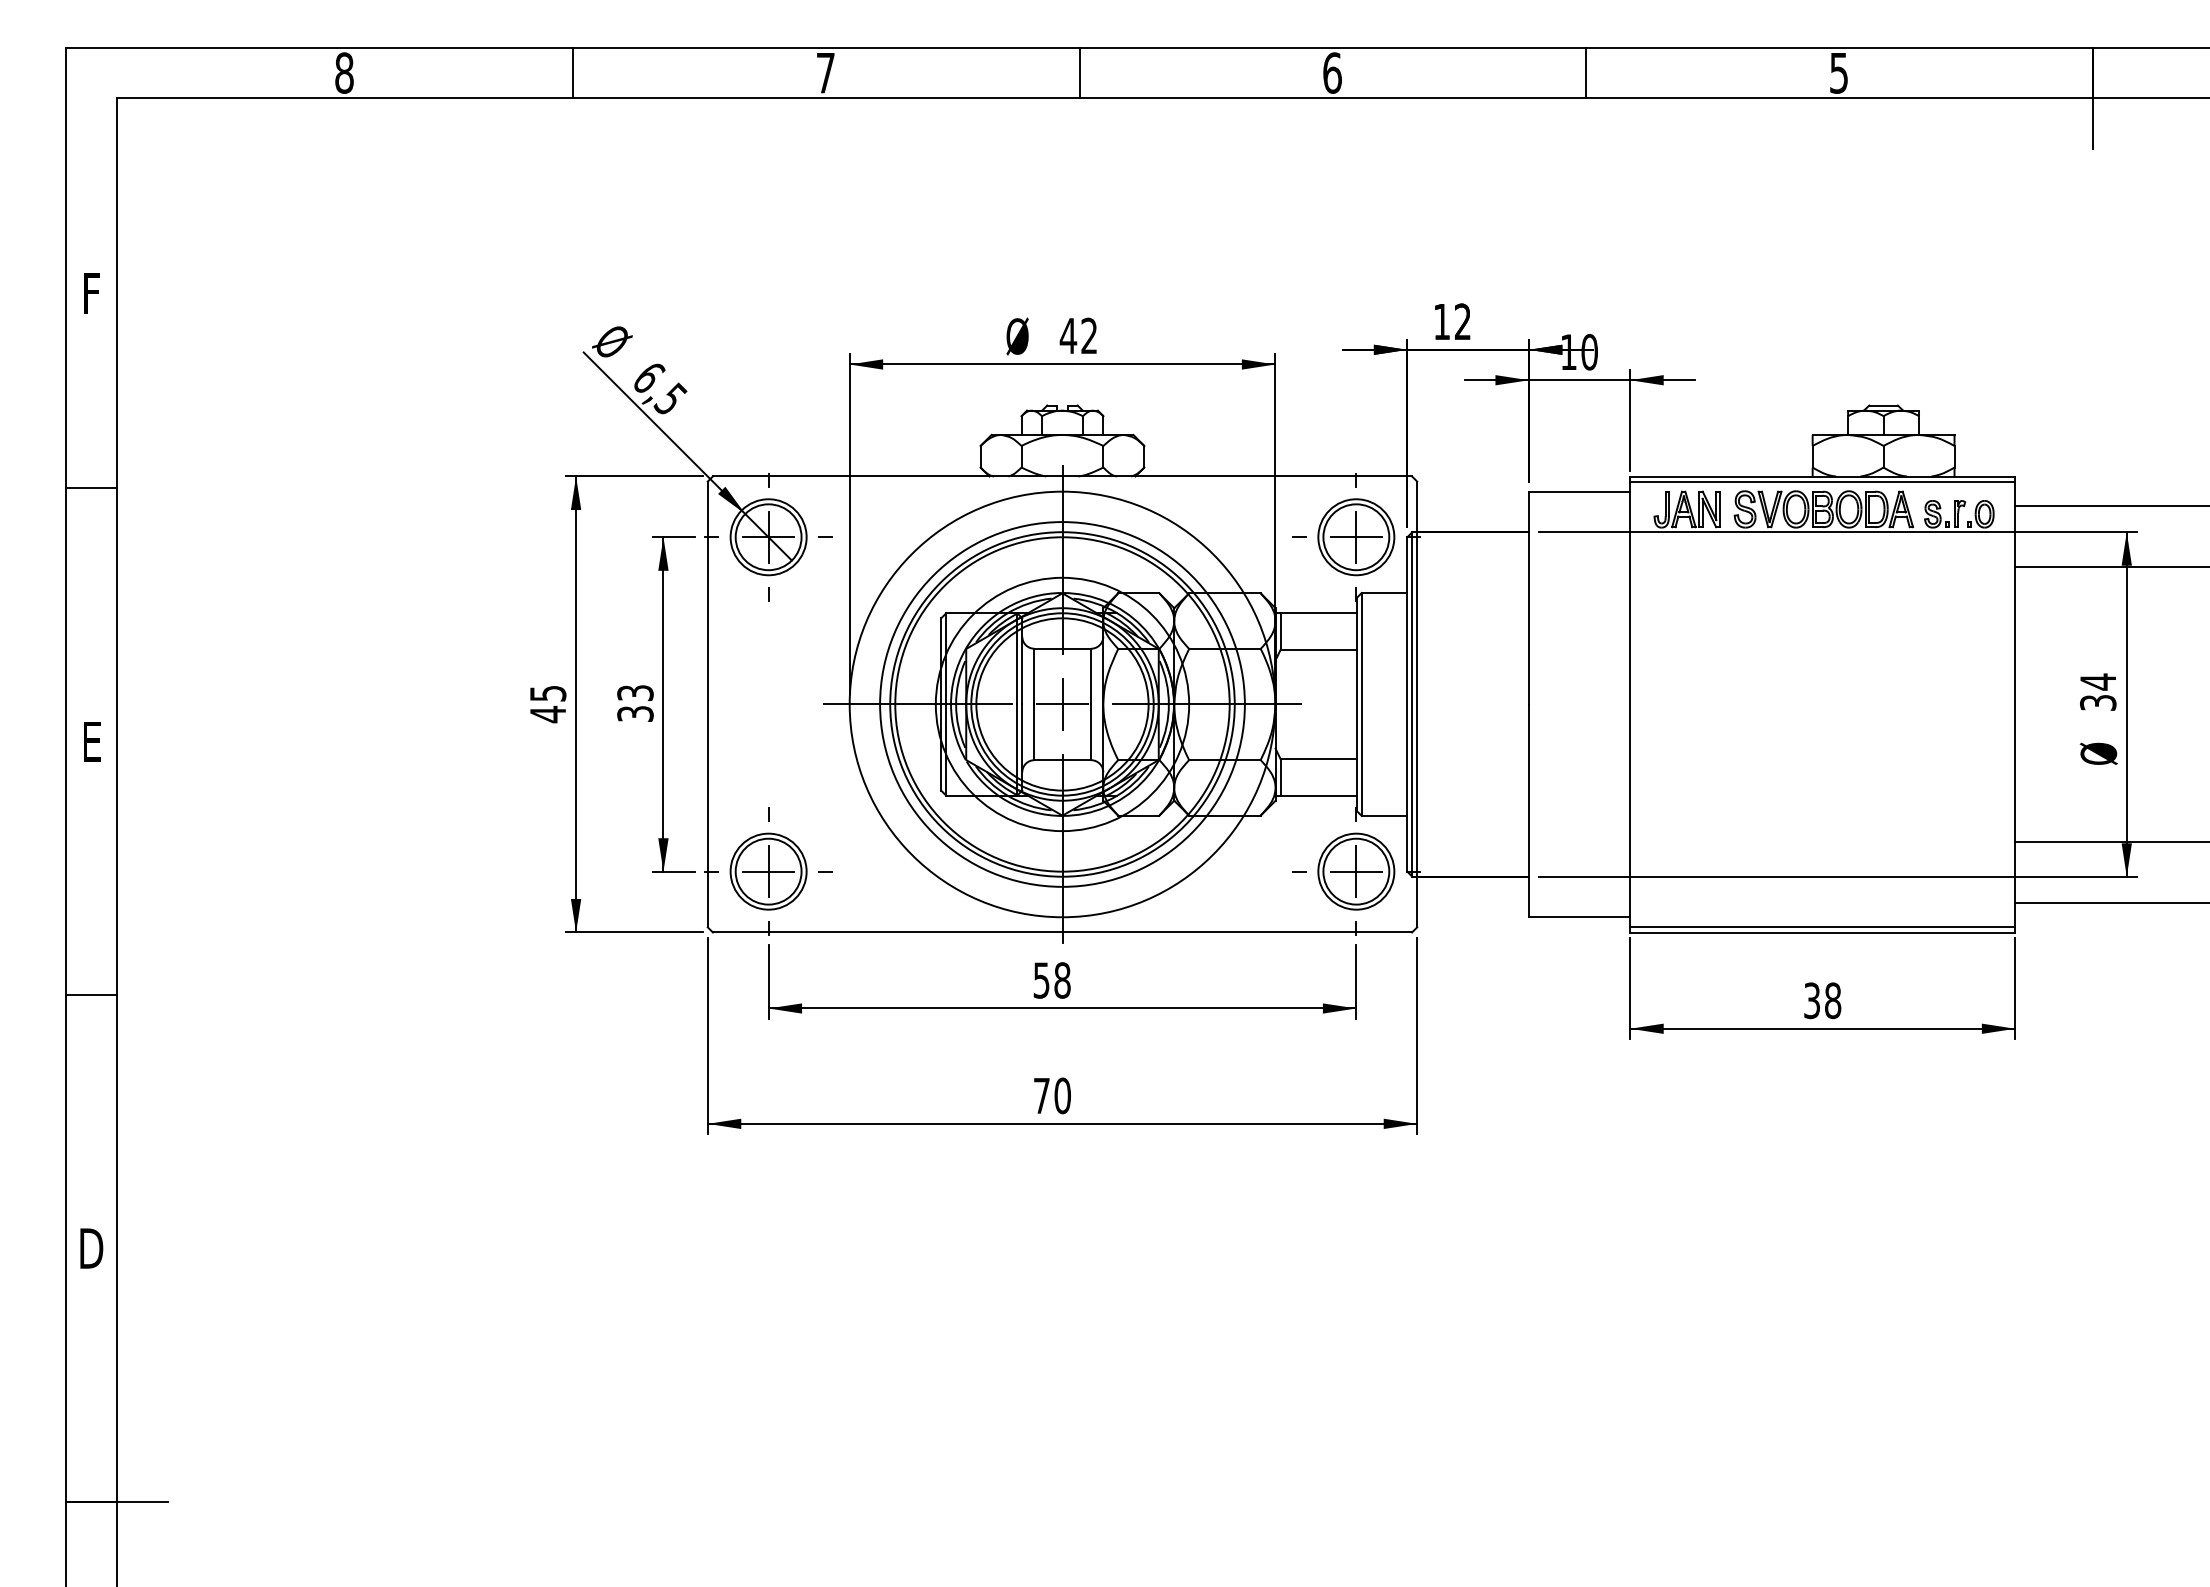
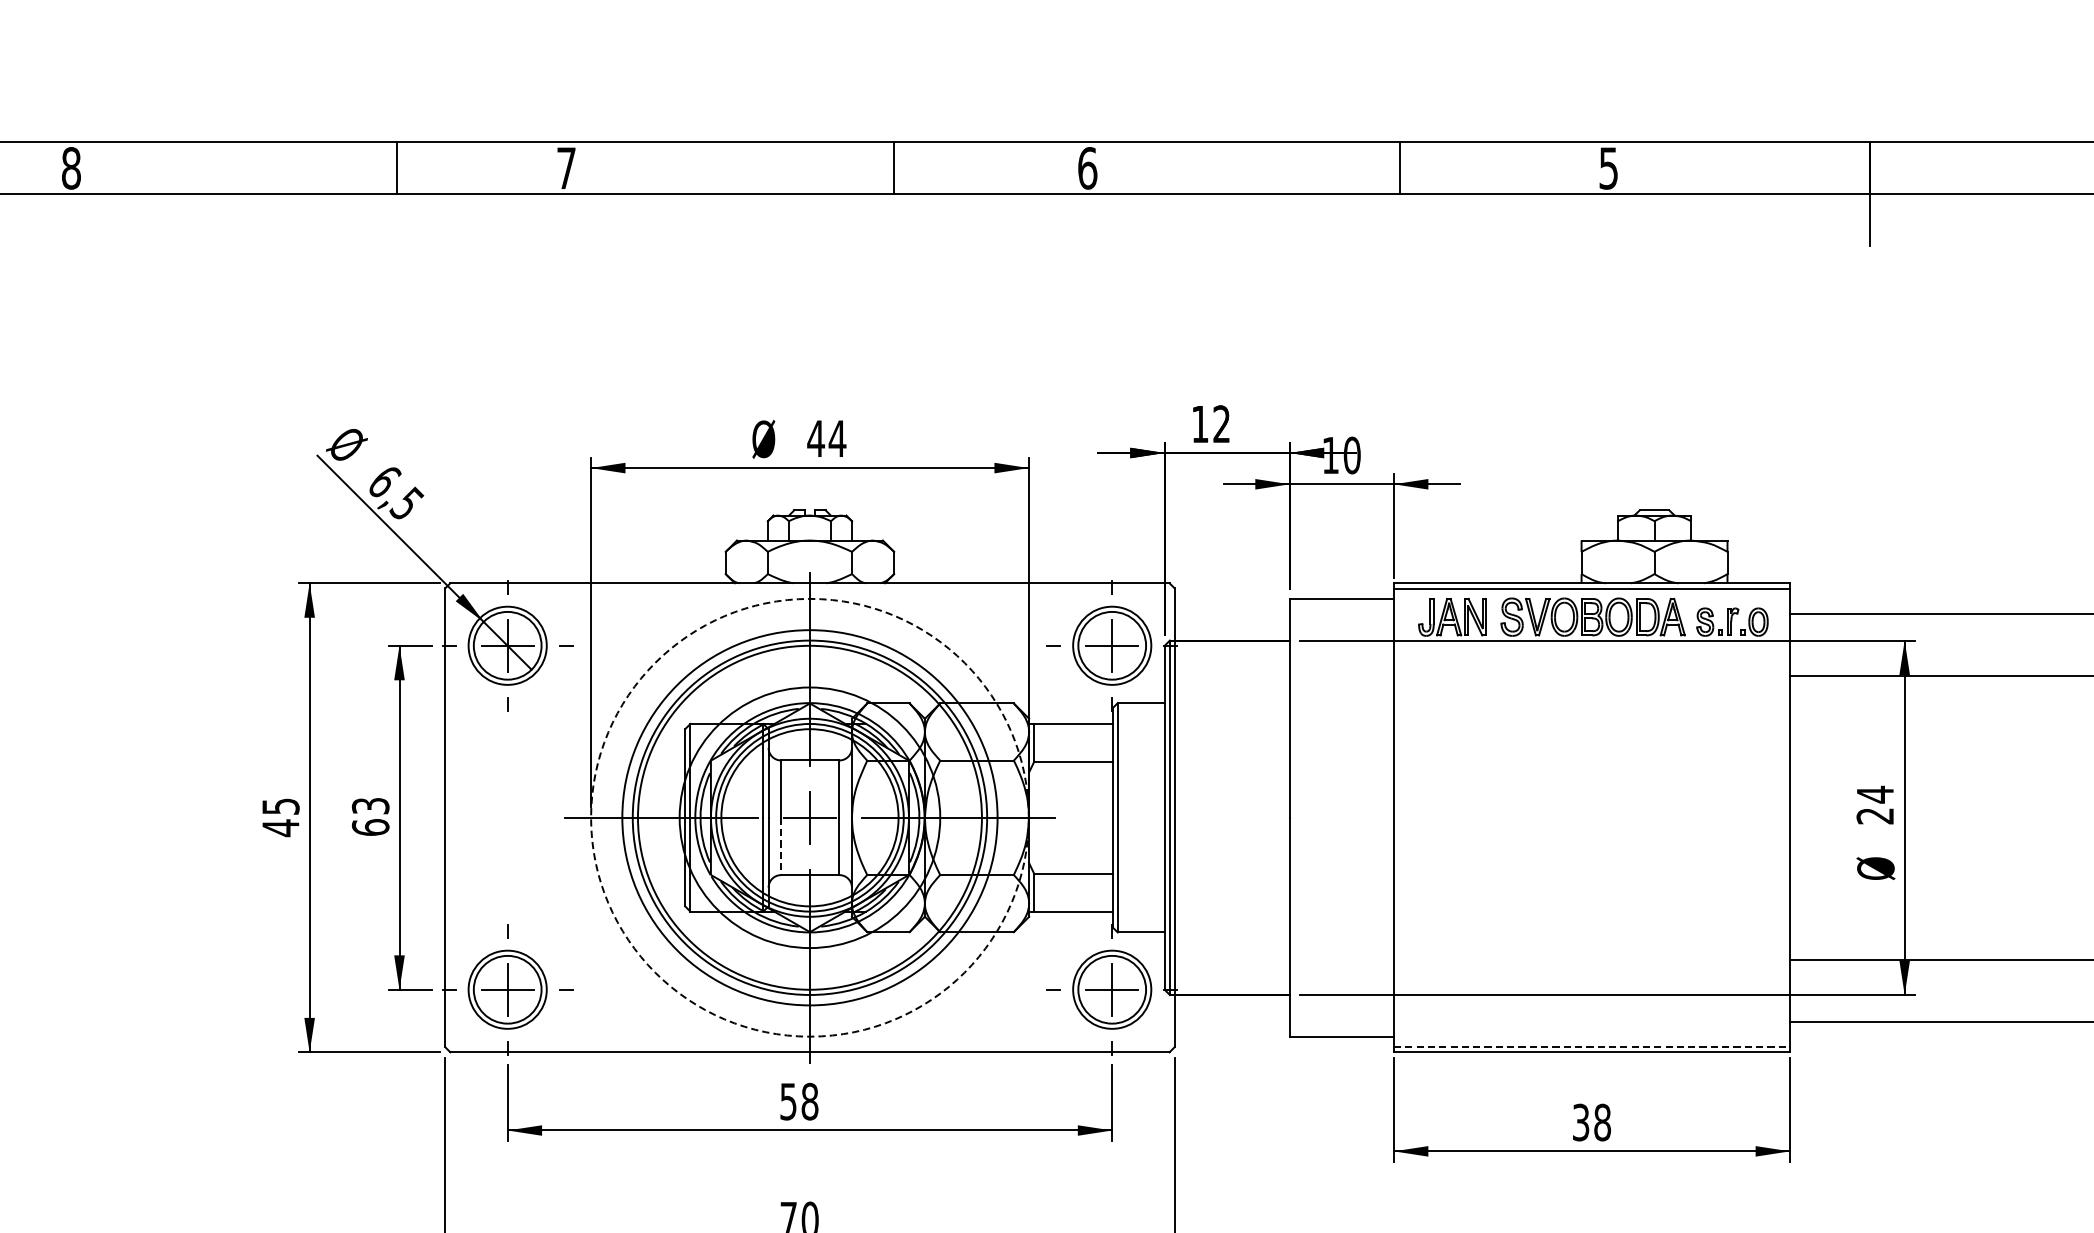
line: (572, 72) -> (396, 167), moved
line: (1079, 72) -> (894, 167), moved
line: (1586, 72) -> (1400, 167), moved
text: (1088, 335) -> (836, 438), 42 -> 44
text: (2098, 702) -> (1875, 815), 34 -> 24
circle: (1062, 704) -> (809, 817), solid -> dashed
text: (635, 713) -> (370, 827), 33 -> 63
line: (1034, 732) -> (781, 846), solid -> dashed
line: (1822, 927) -> (1591, 1047), solid -> dashed

